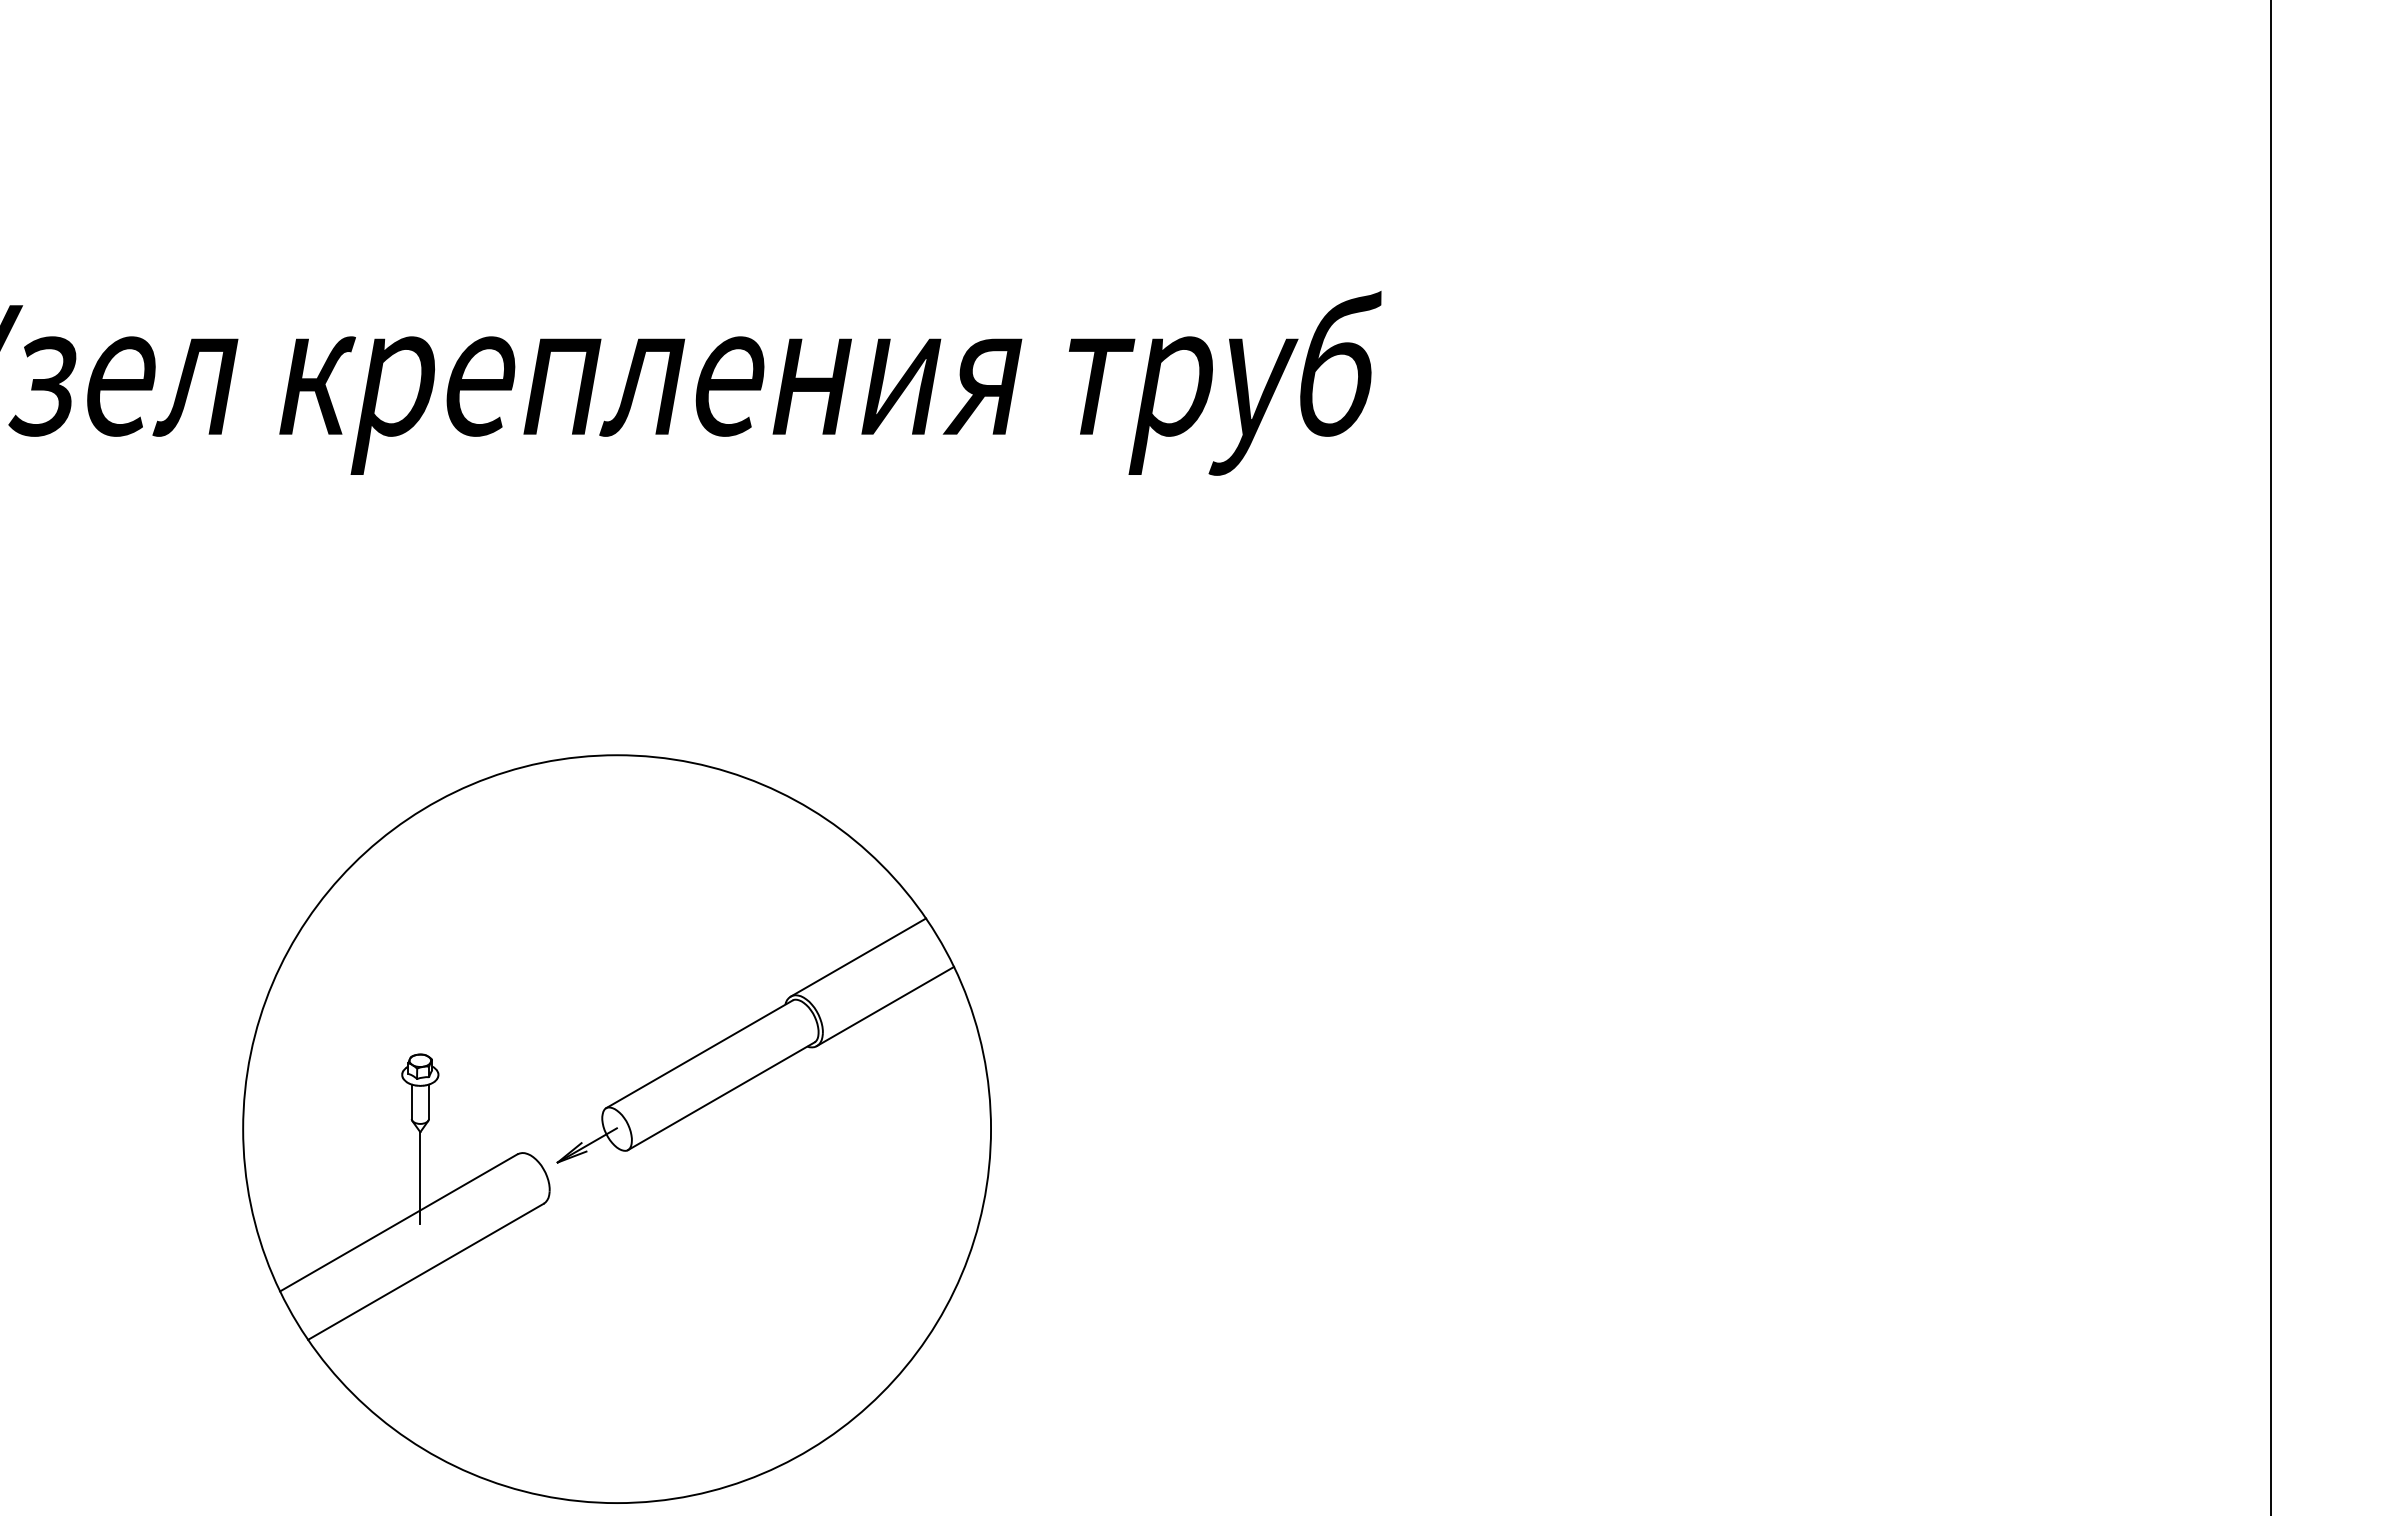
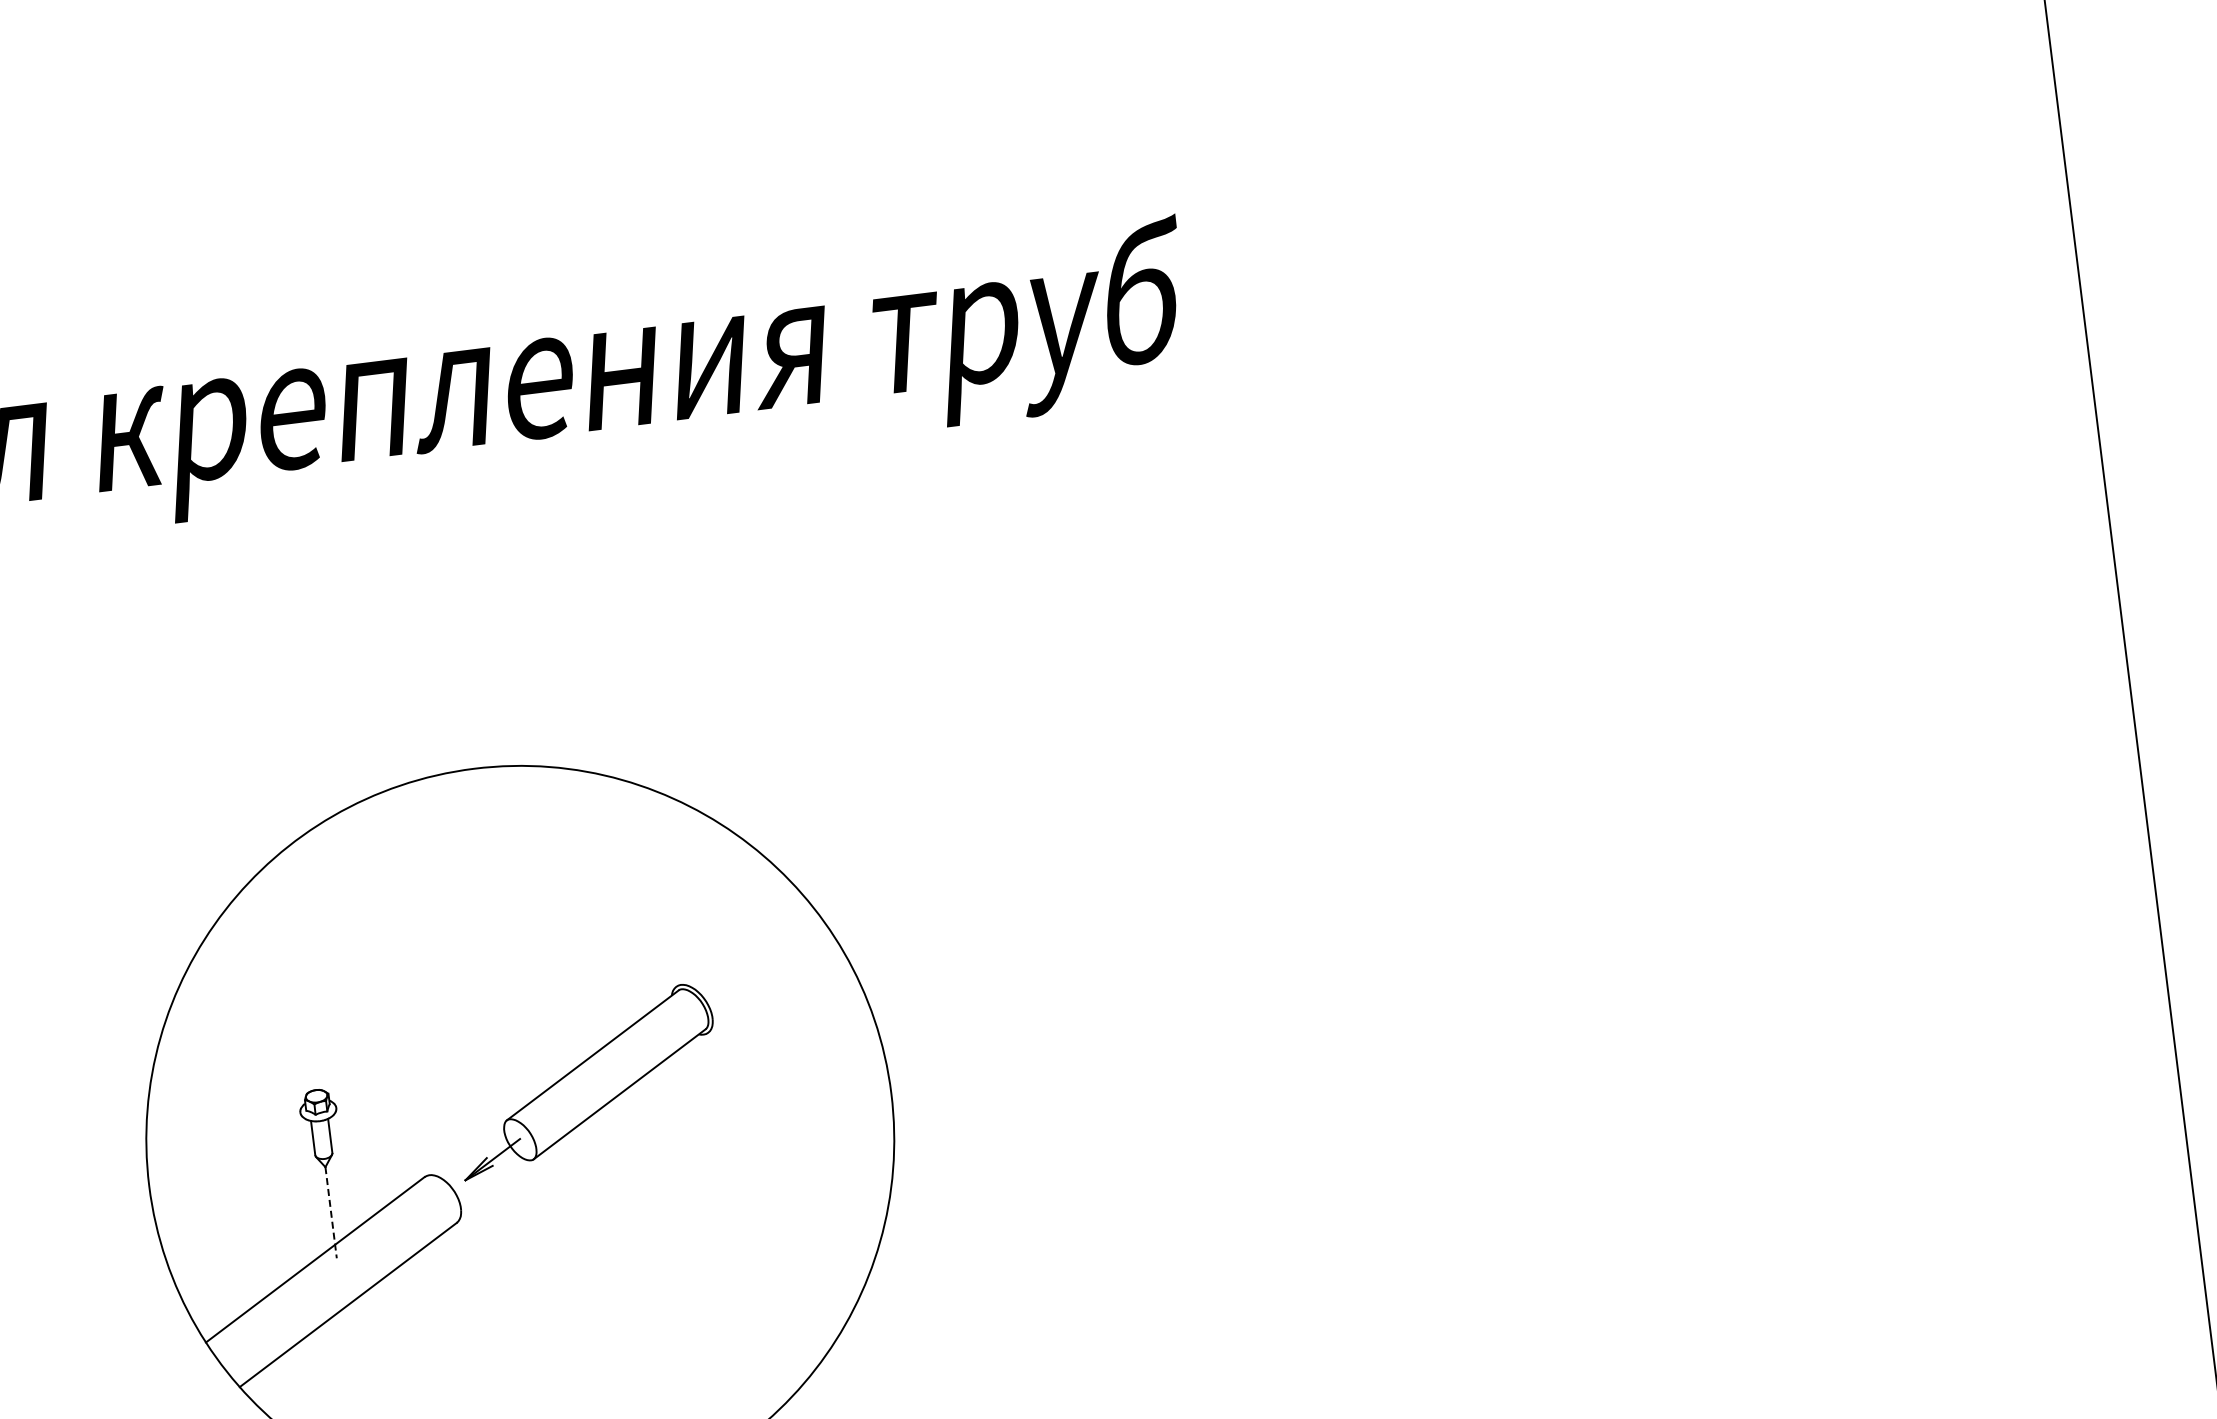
line: (858, 957) -> (738, 939), removed
line: (885, 1006) -> (771, 984), removed
line: (420, 1178) -> (331, 1213), solid -> dashed

